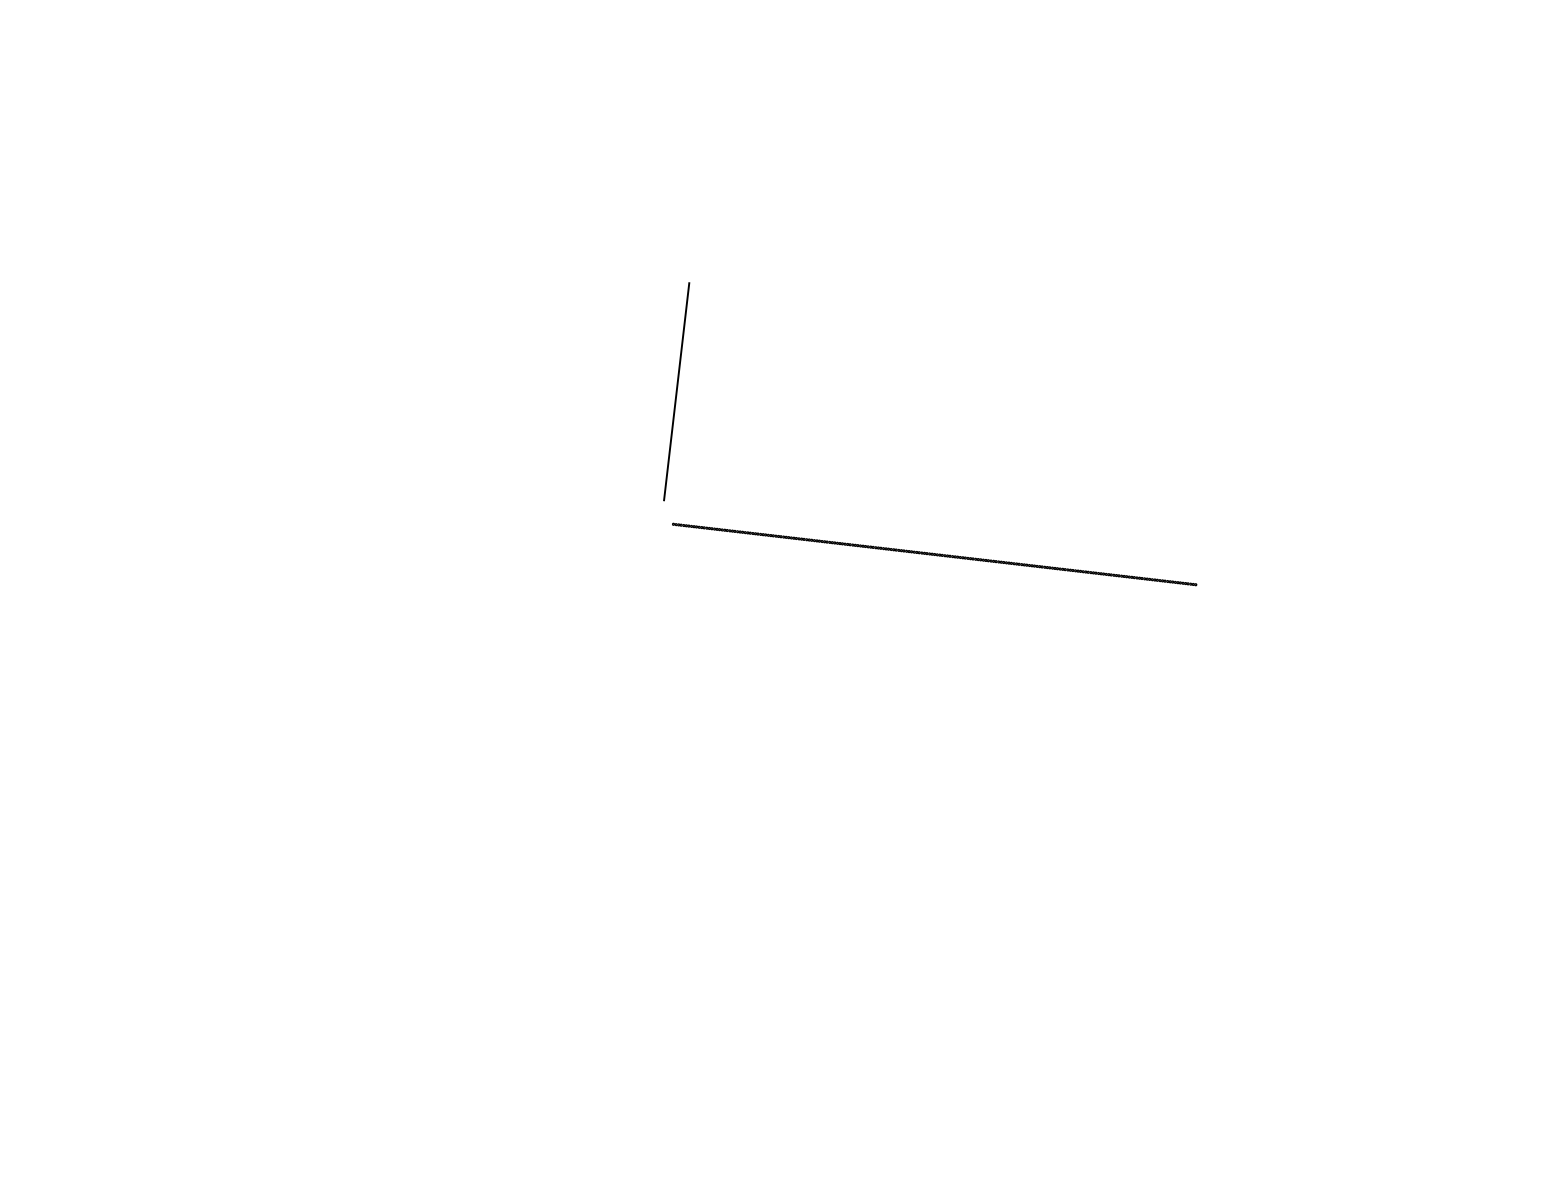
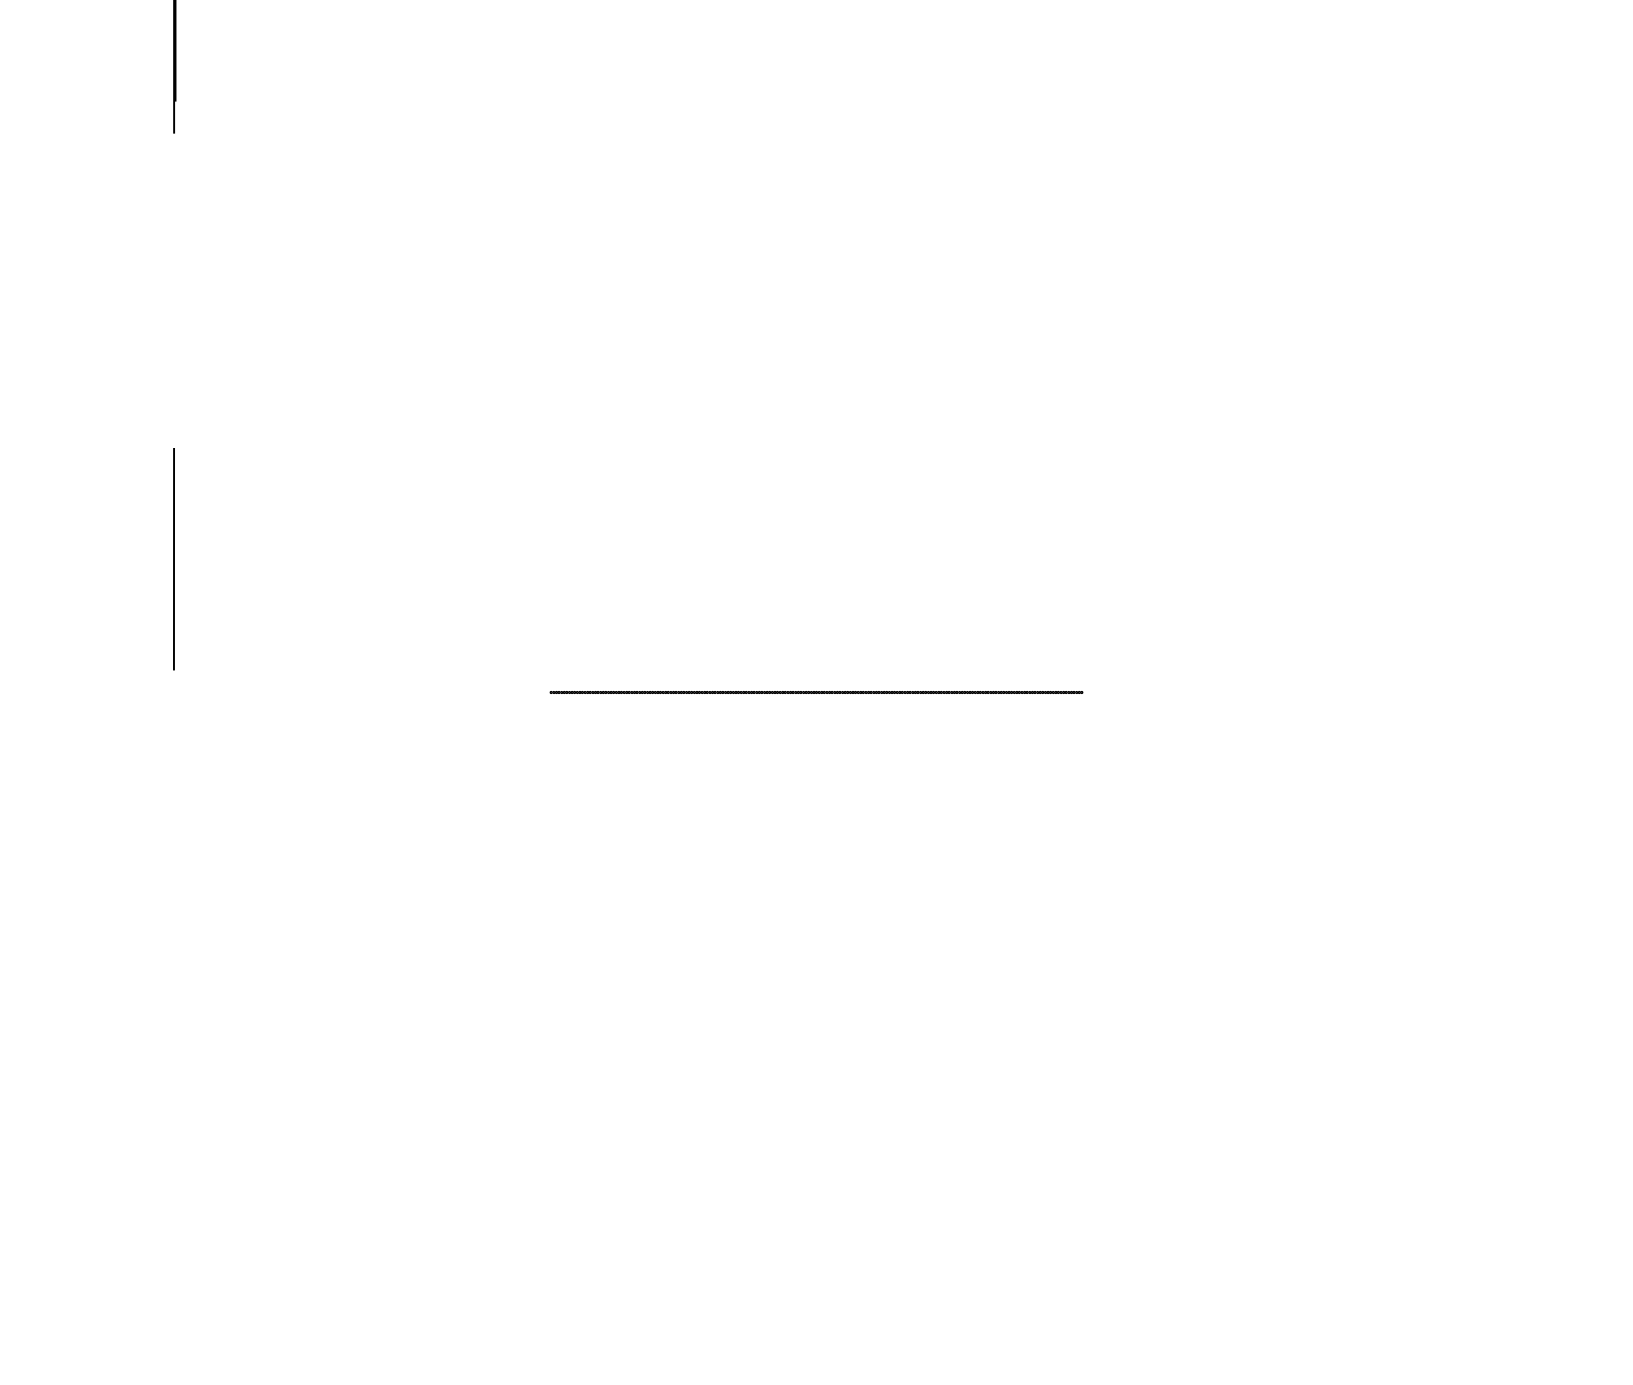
line: (676, 391) -> (173, 559), moved

